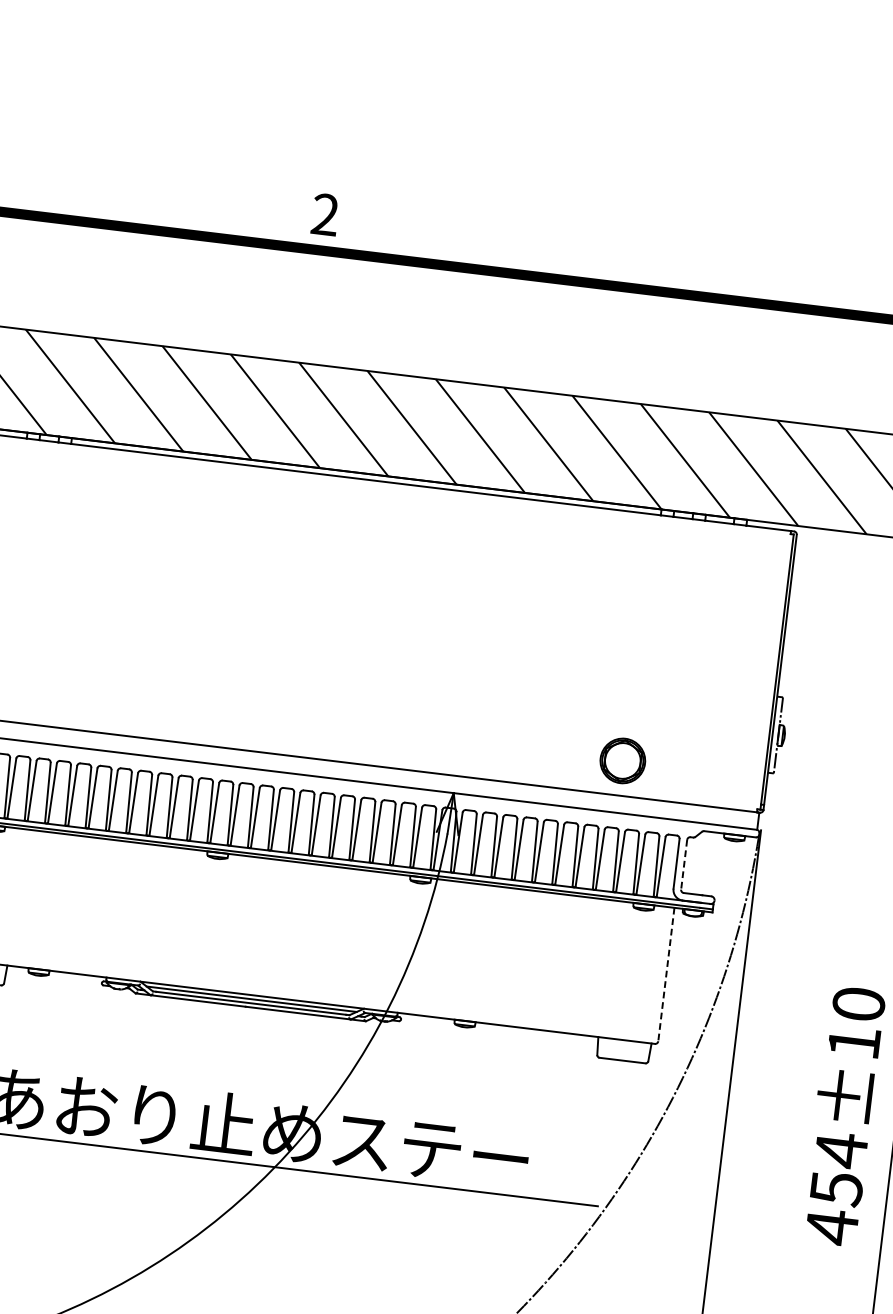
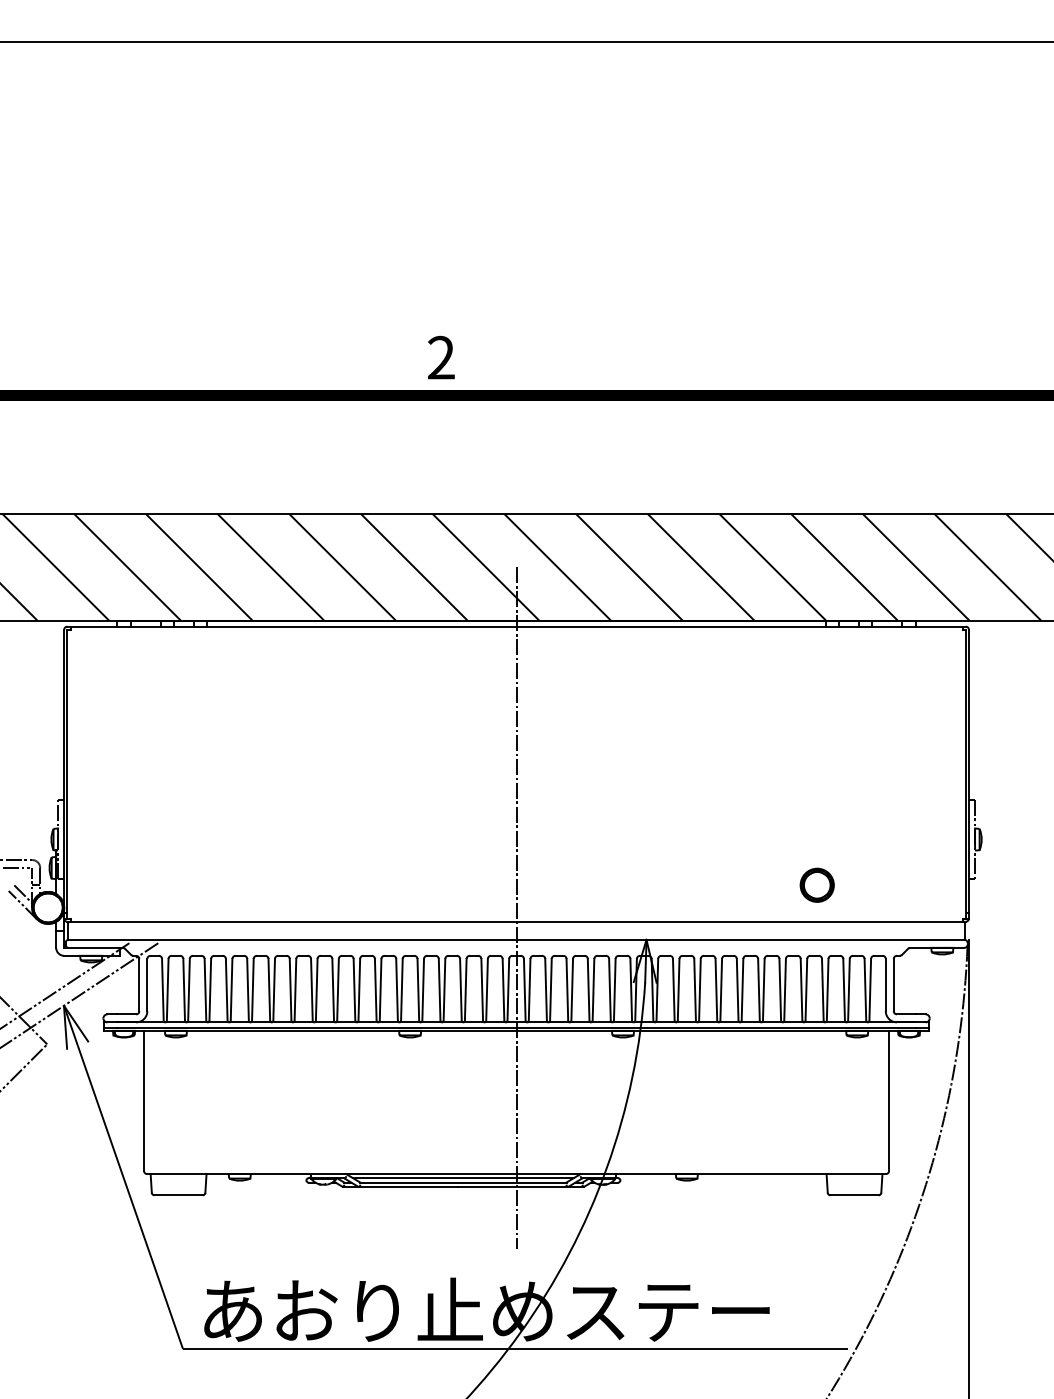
line: (333, 747) -> (516, 907), added
part: (622, 759) -> (816, 884), size x0.71
line: (683, 865) -> (893, 985), dashed -> solid
line: (666, 974) -> (889, 1100), dashed -> solid

